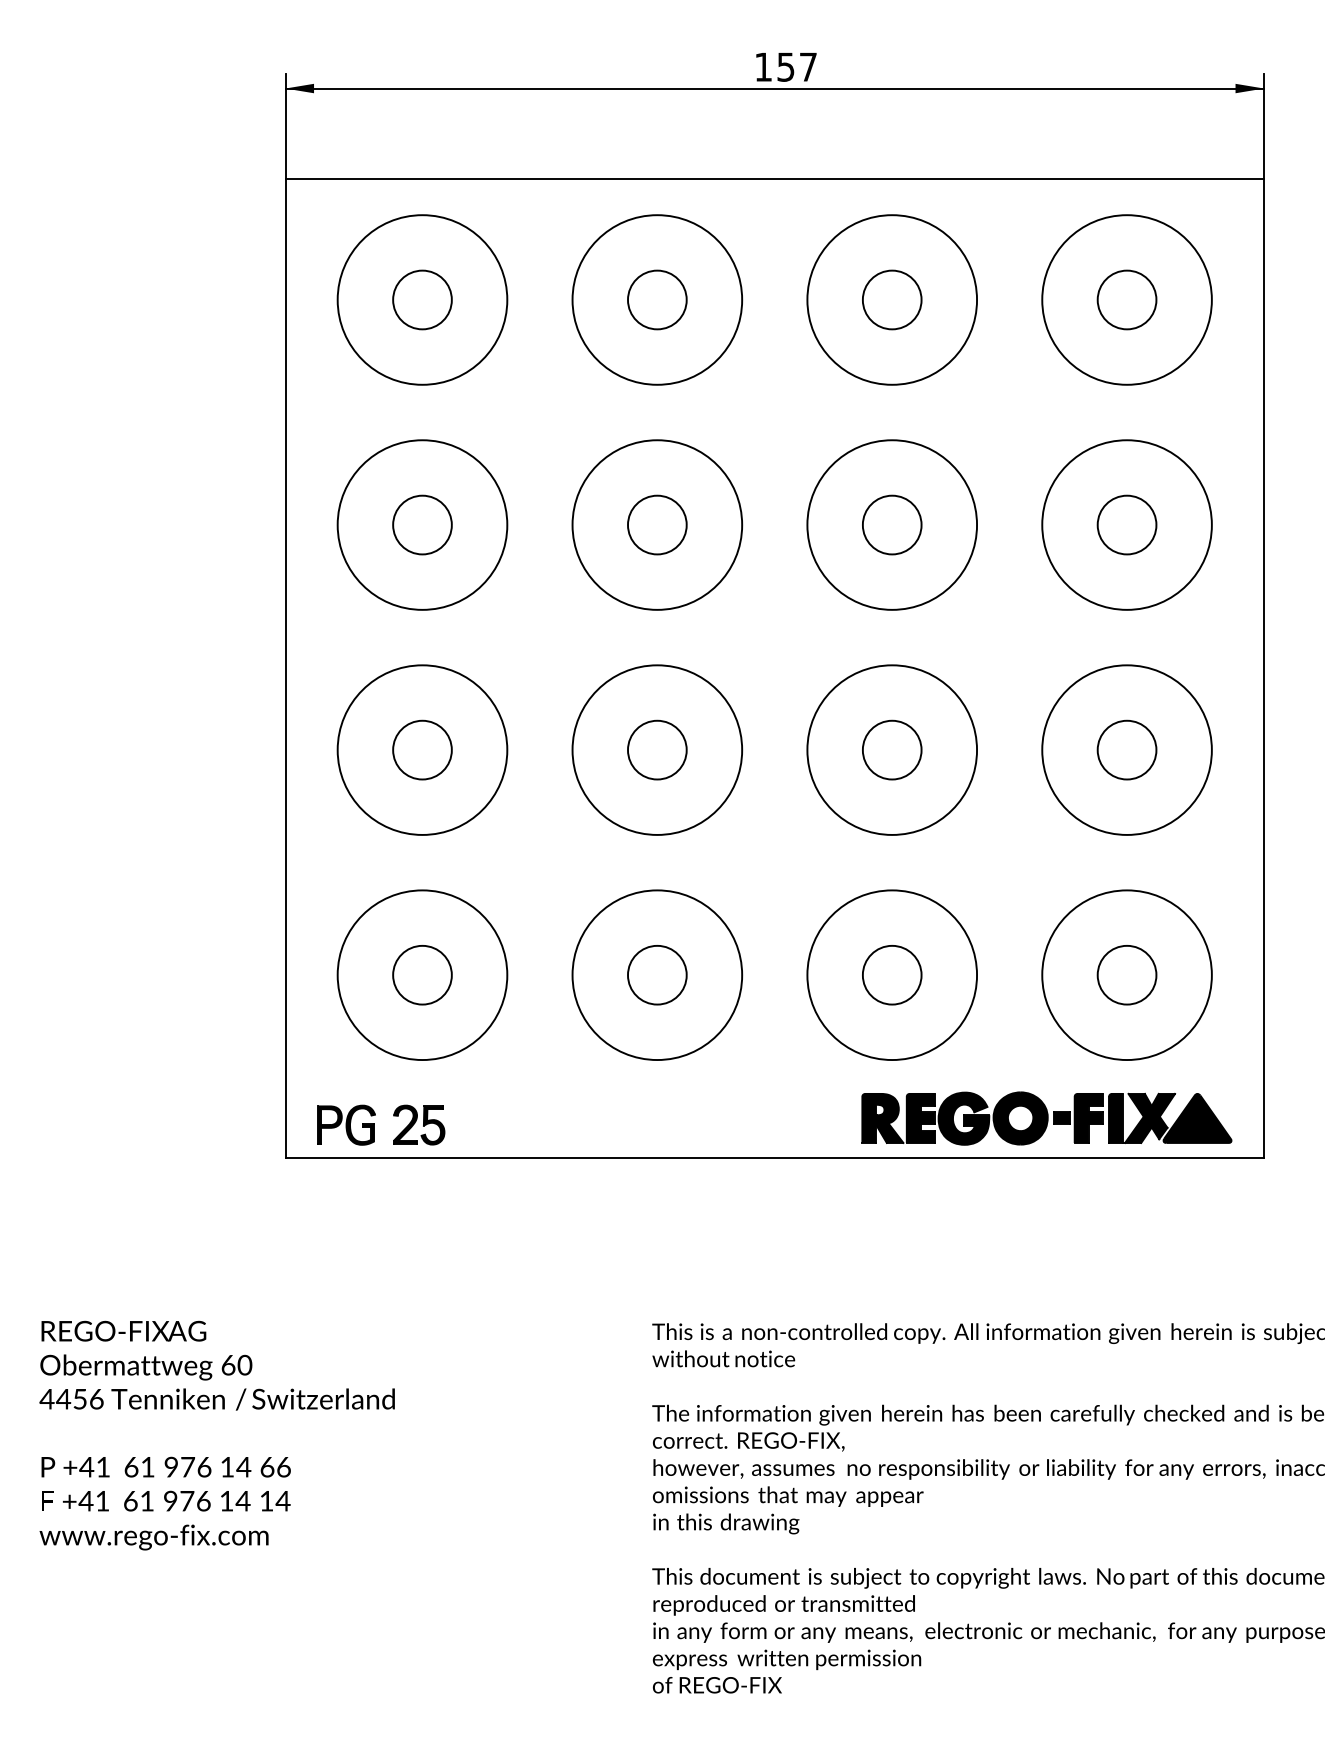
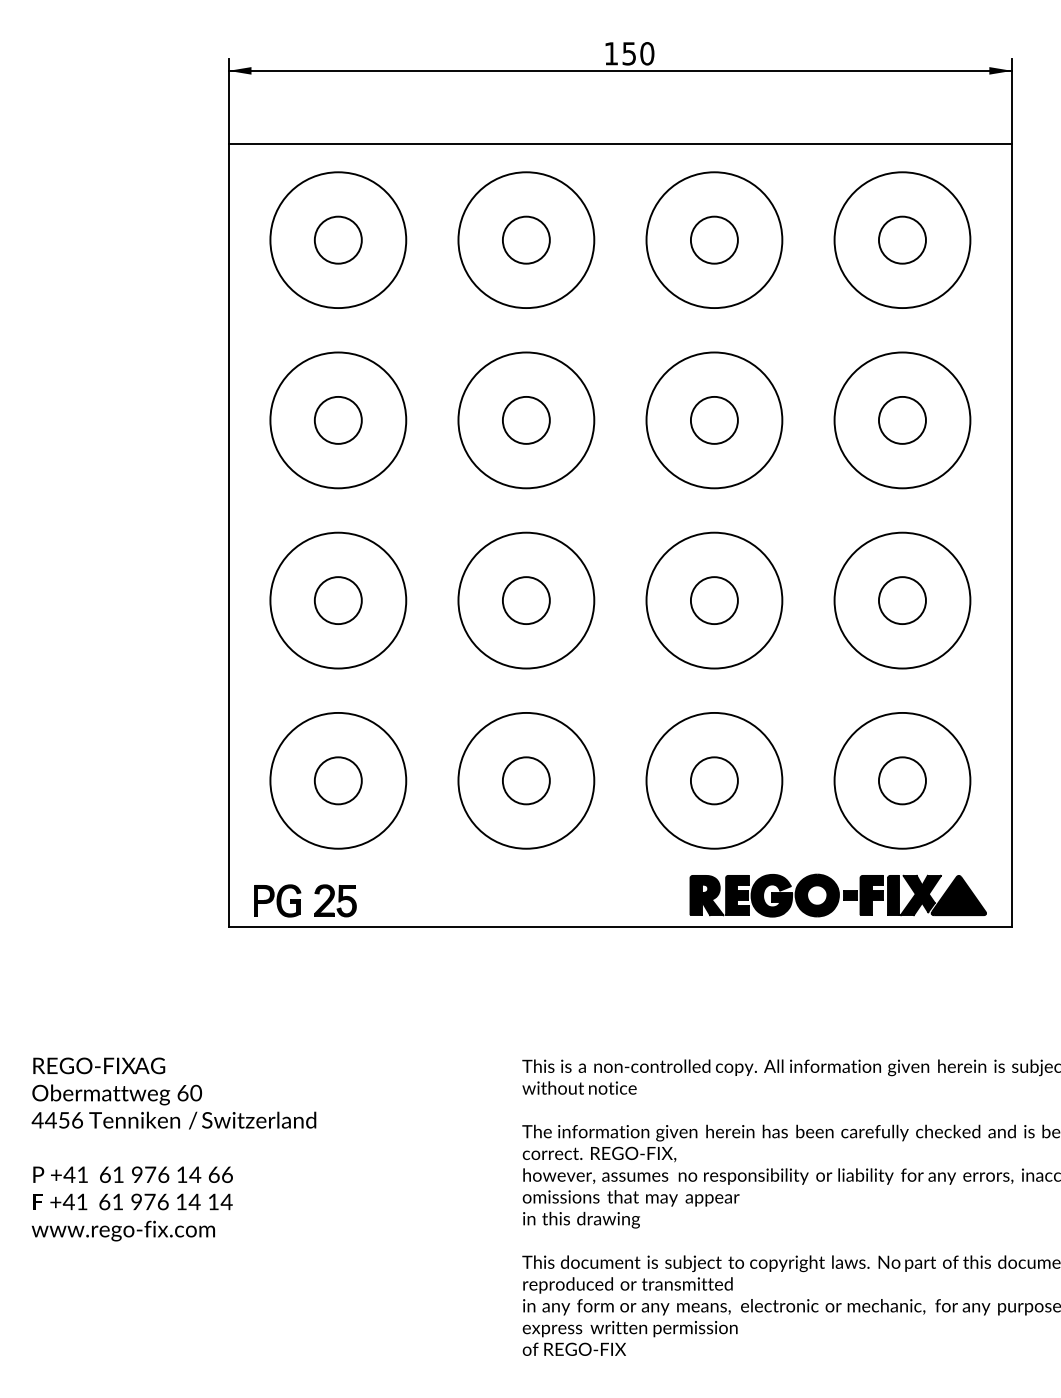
text: (808, 66) -> (647, 53), 157 -> 150

